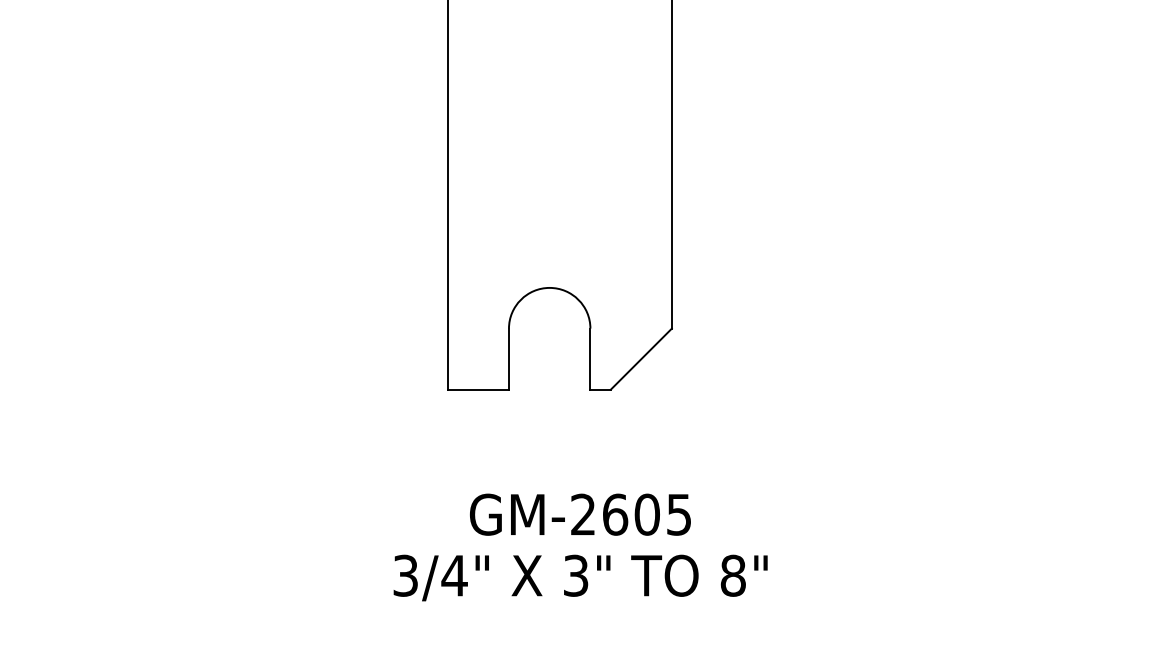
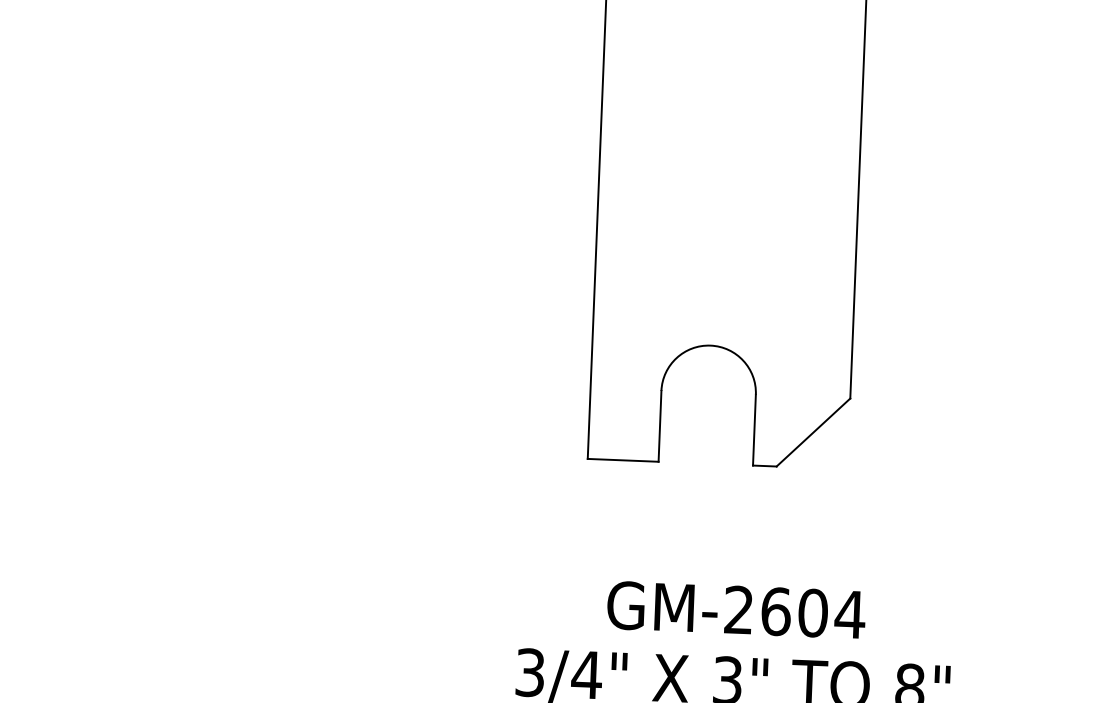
text: (678, 514) -> (849, 614), GM-2605 -> GM-2604

